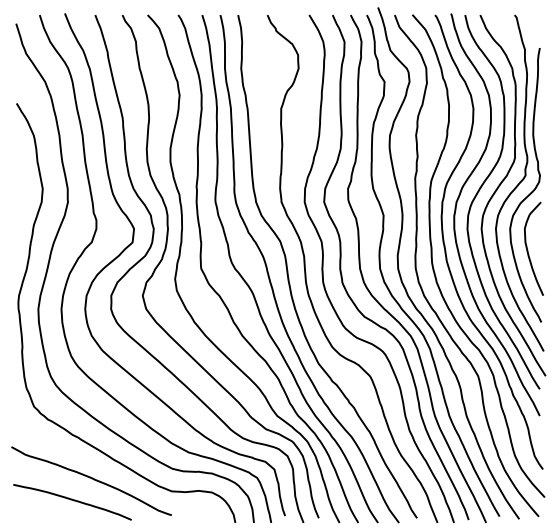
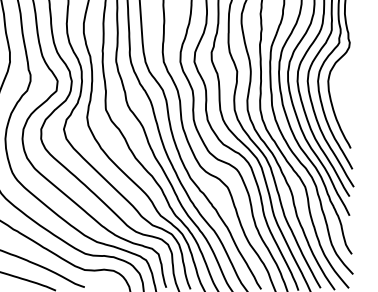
curve: (528, 250) -> (341, 96), removed

